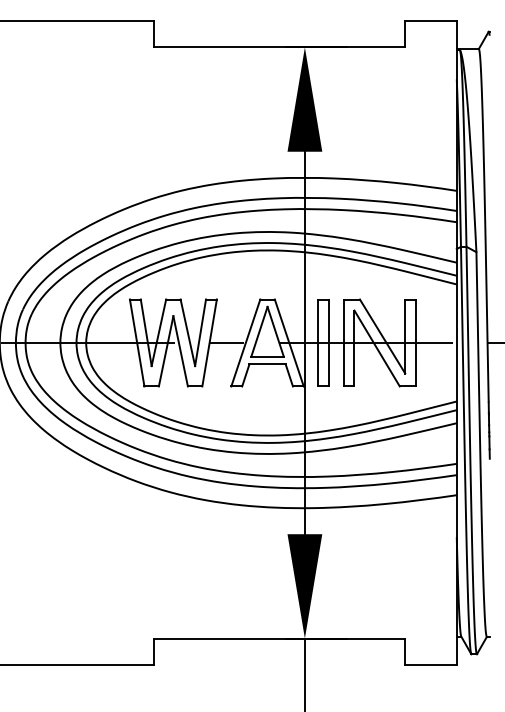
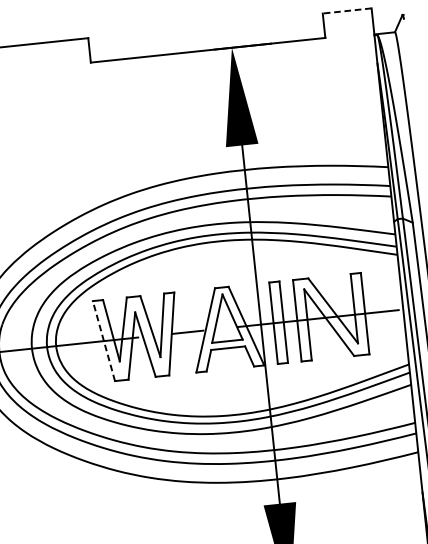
line: (430, 21) -> (347, 11), solid -> dashed
line: (137, 342) -> (104, 340), solid -> dashed

